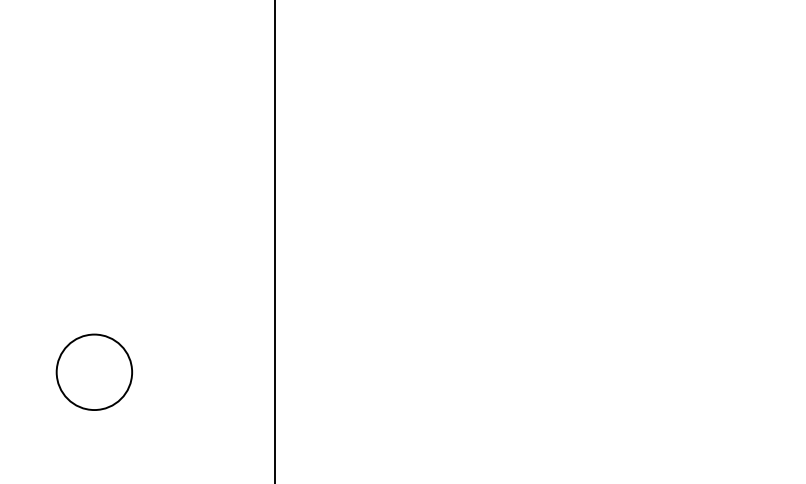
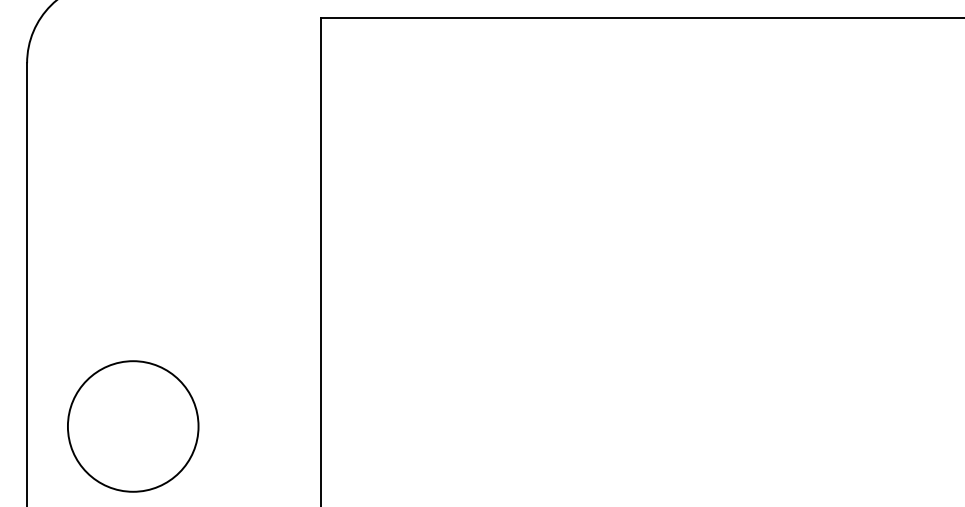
circle: (94, 372) -> (133, 426), size x1.67

